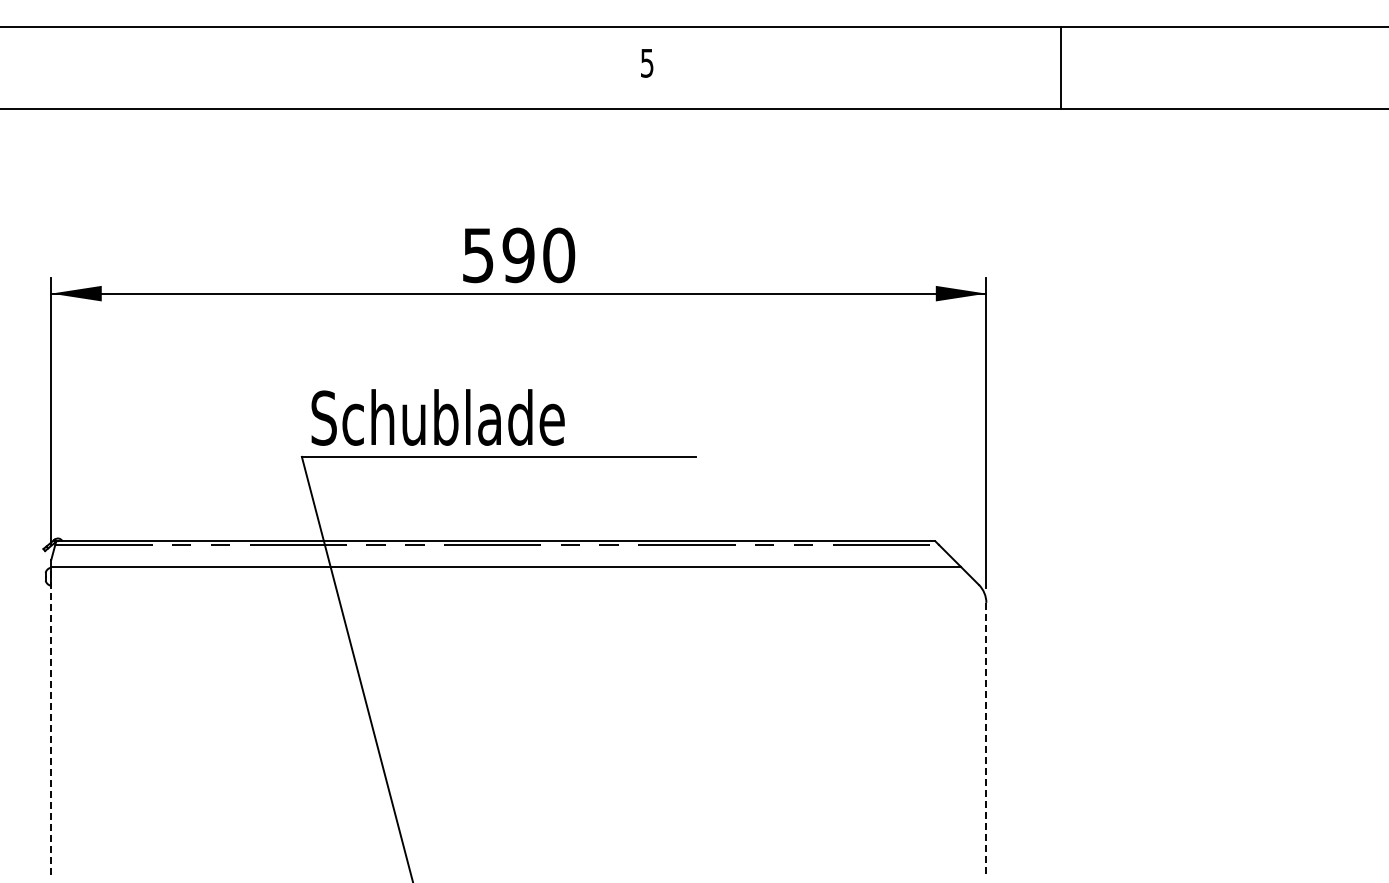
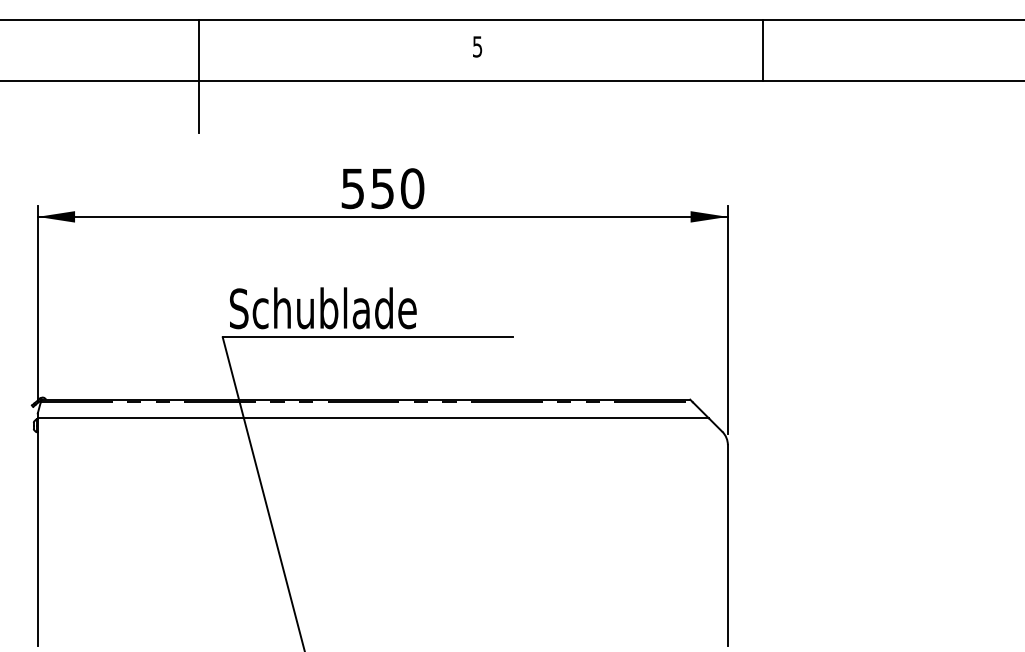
line: (1061, 67) -> (763, 49), moved
line: (269, 102) -> (198, 75), added
text: (518, 254) -> (382, 187), 590 -> 550
line: (51, 720) -> (37, 531), dashed -> solid
line: (986, 738) -> (727, 545), dashed -> solid

